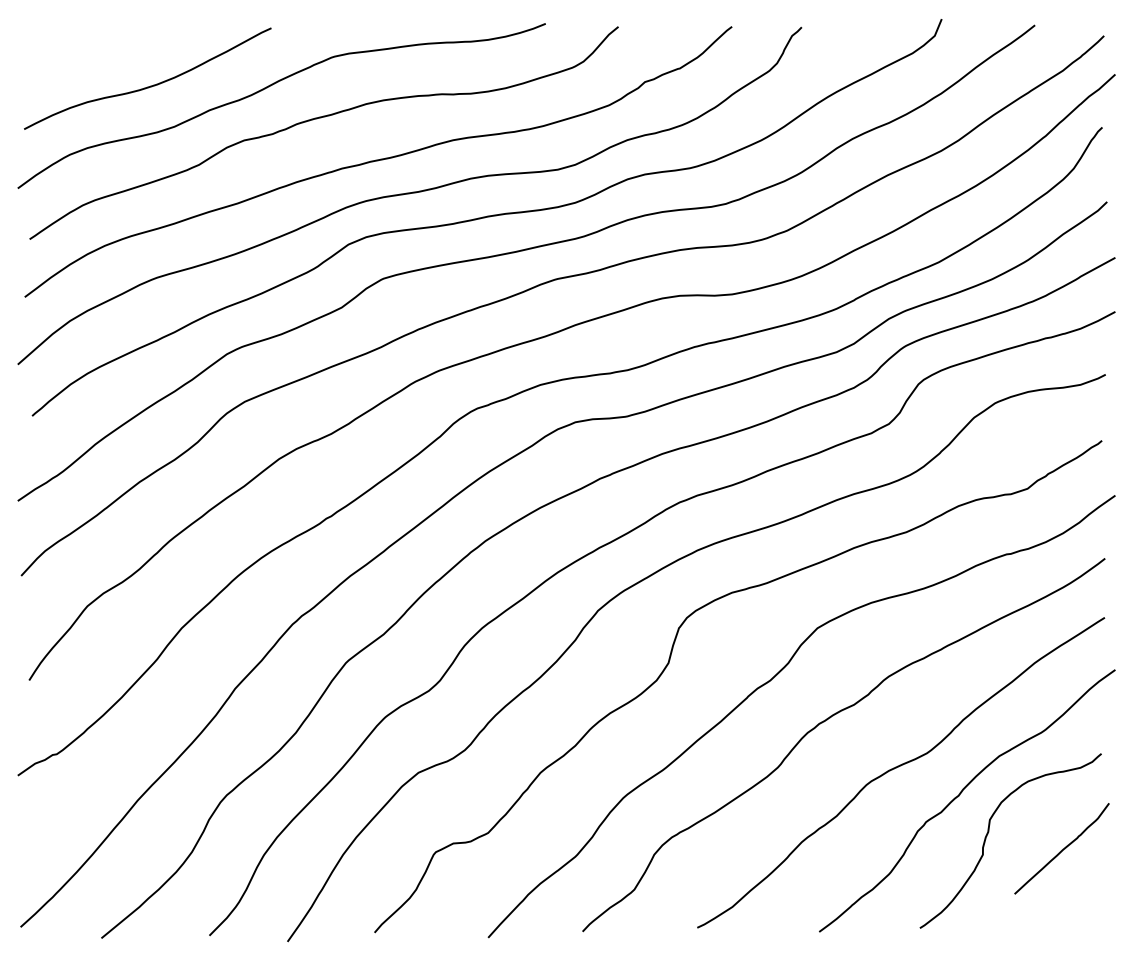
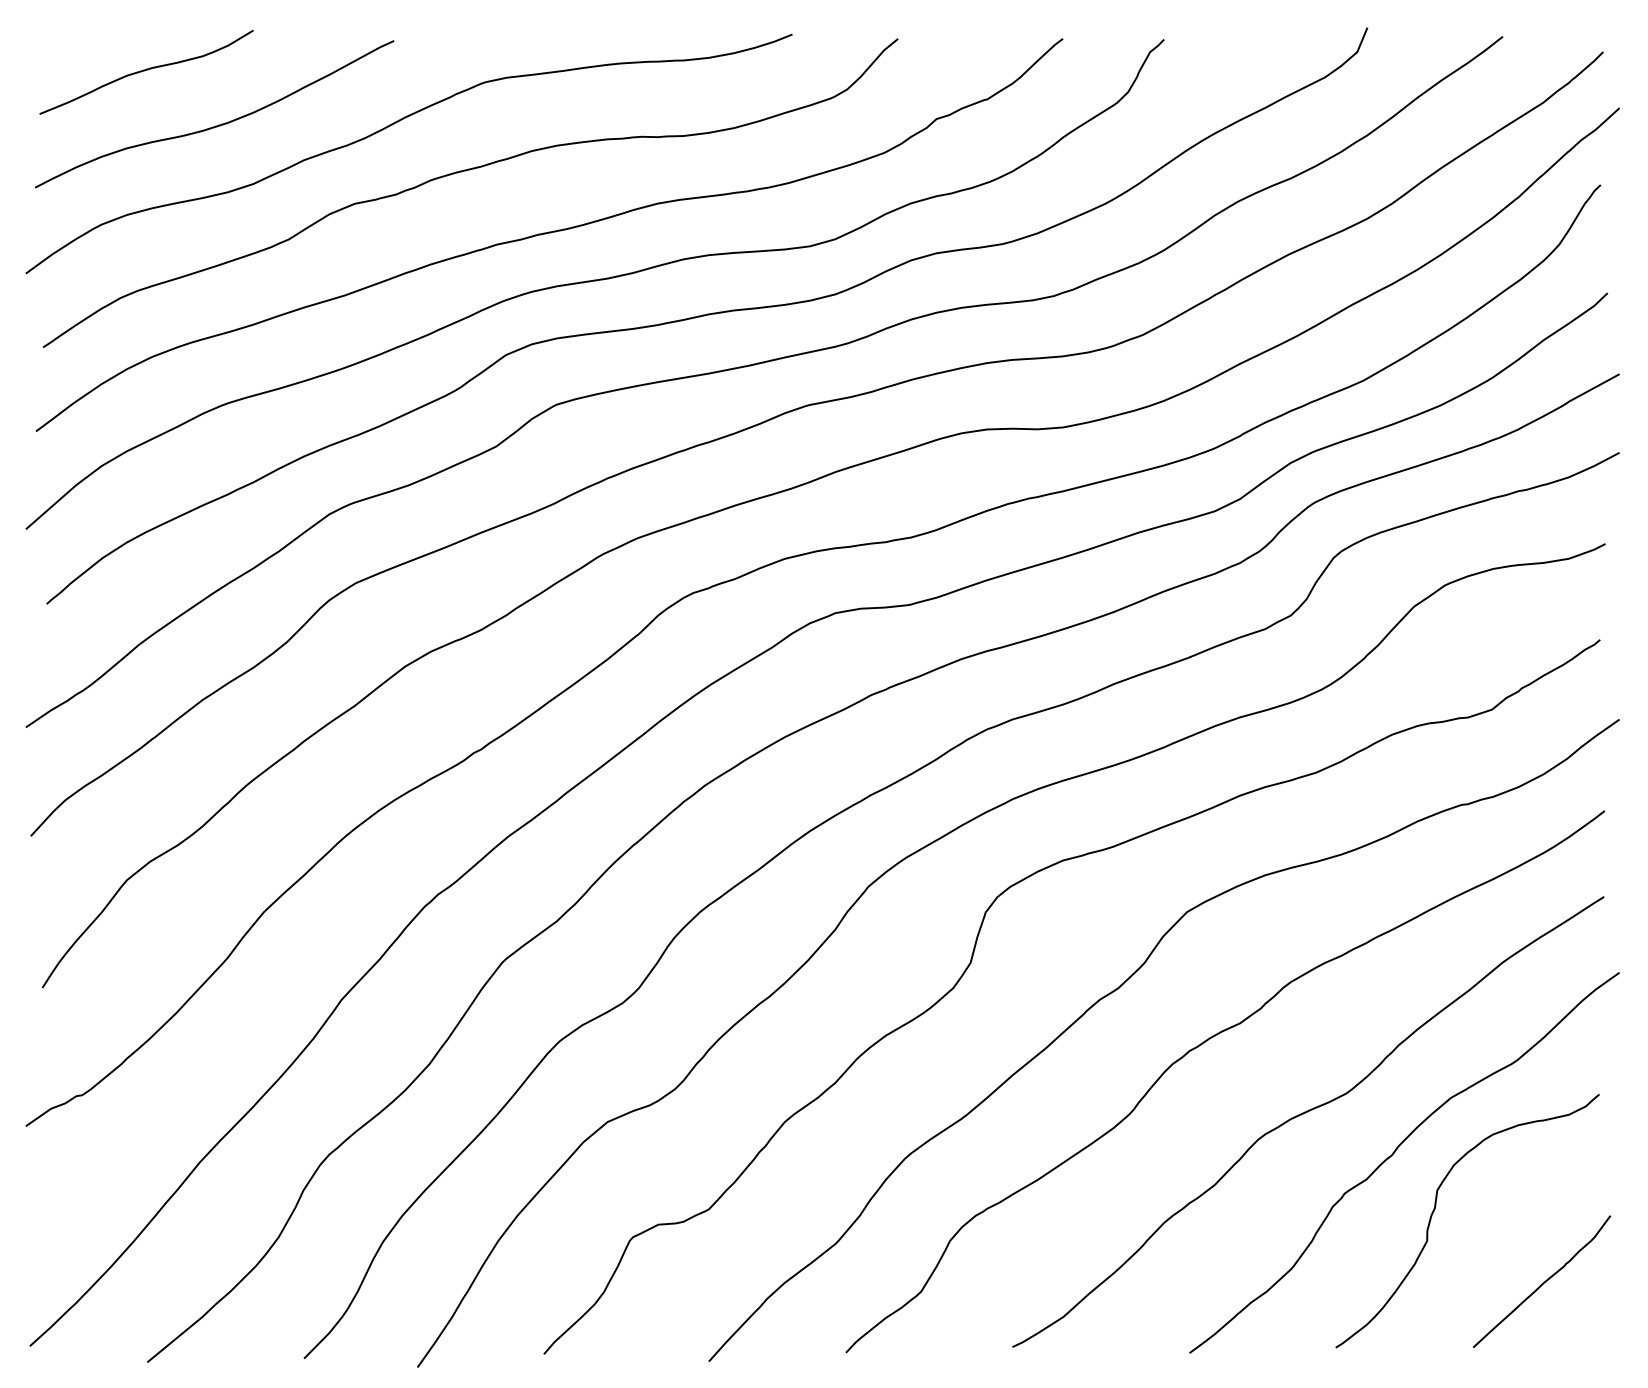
curve: (100, 49) -> (145, 71), added
curve: (1062, 849) -> (1542, 1282), moved

